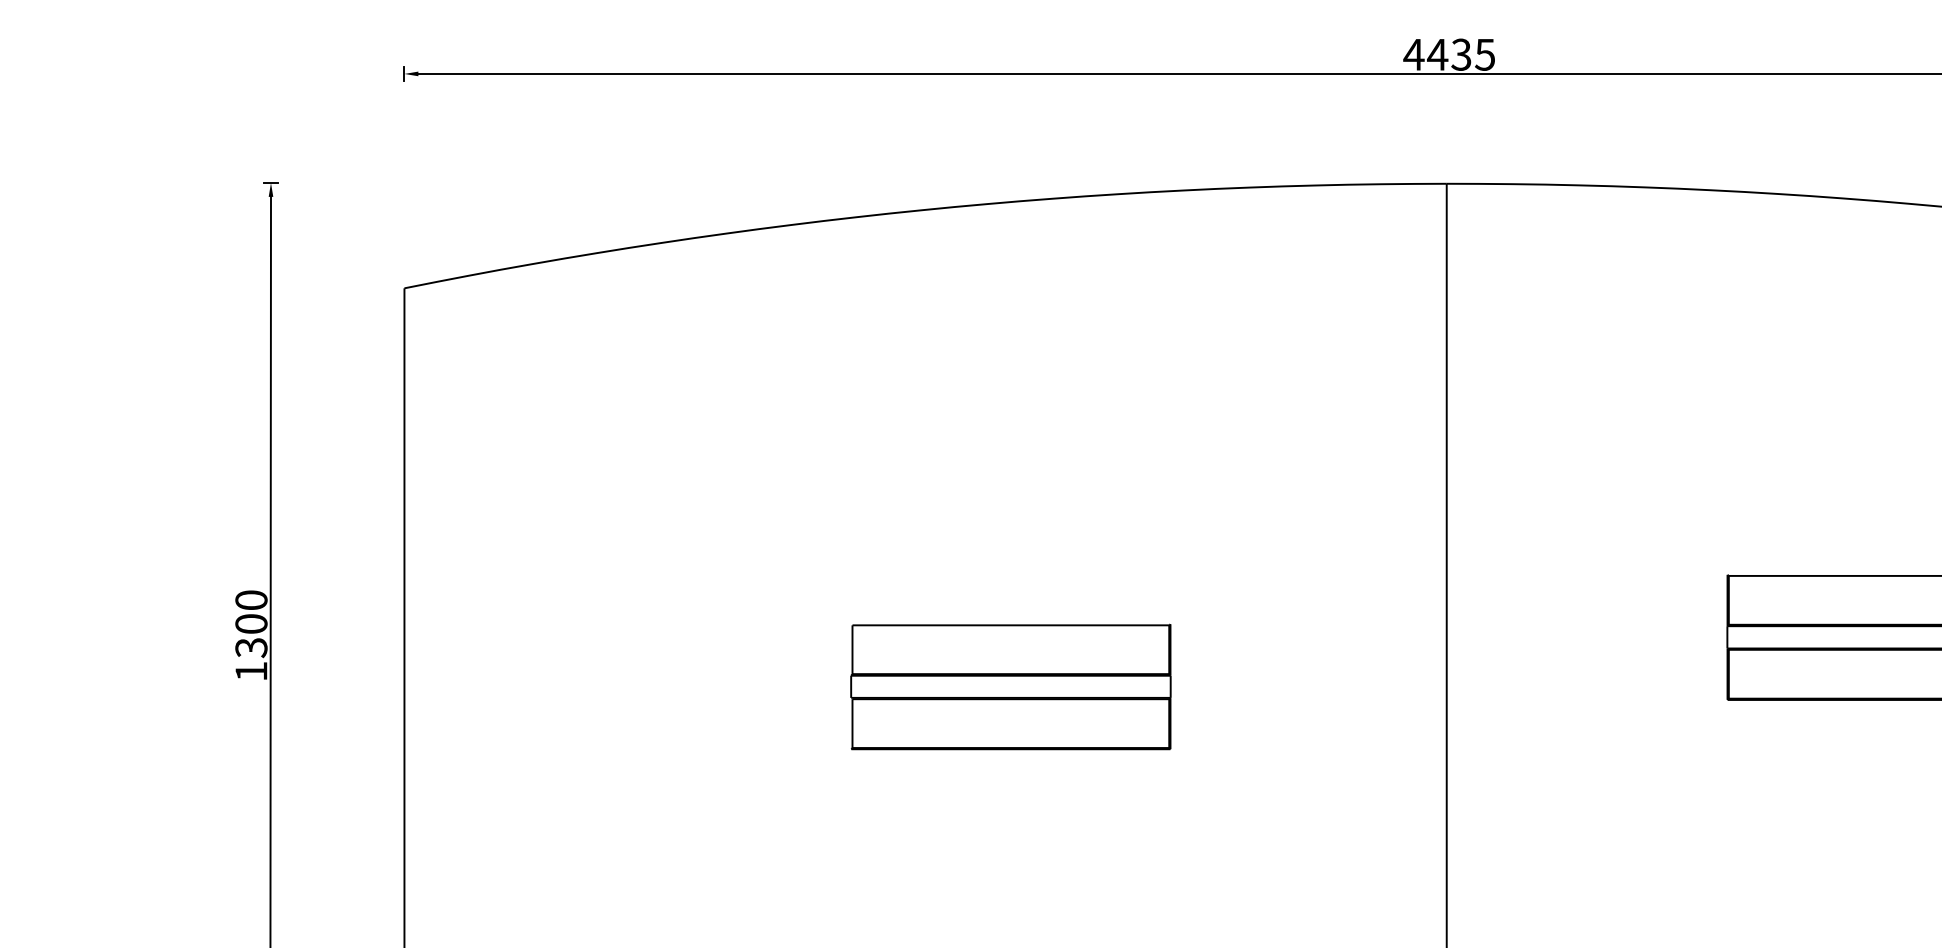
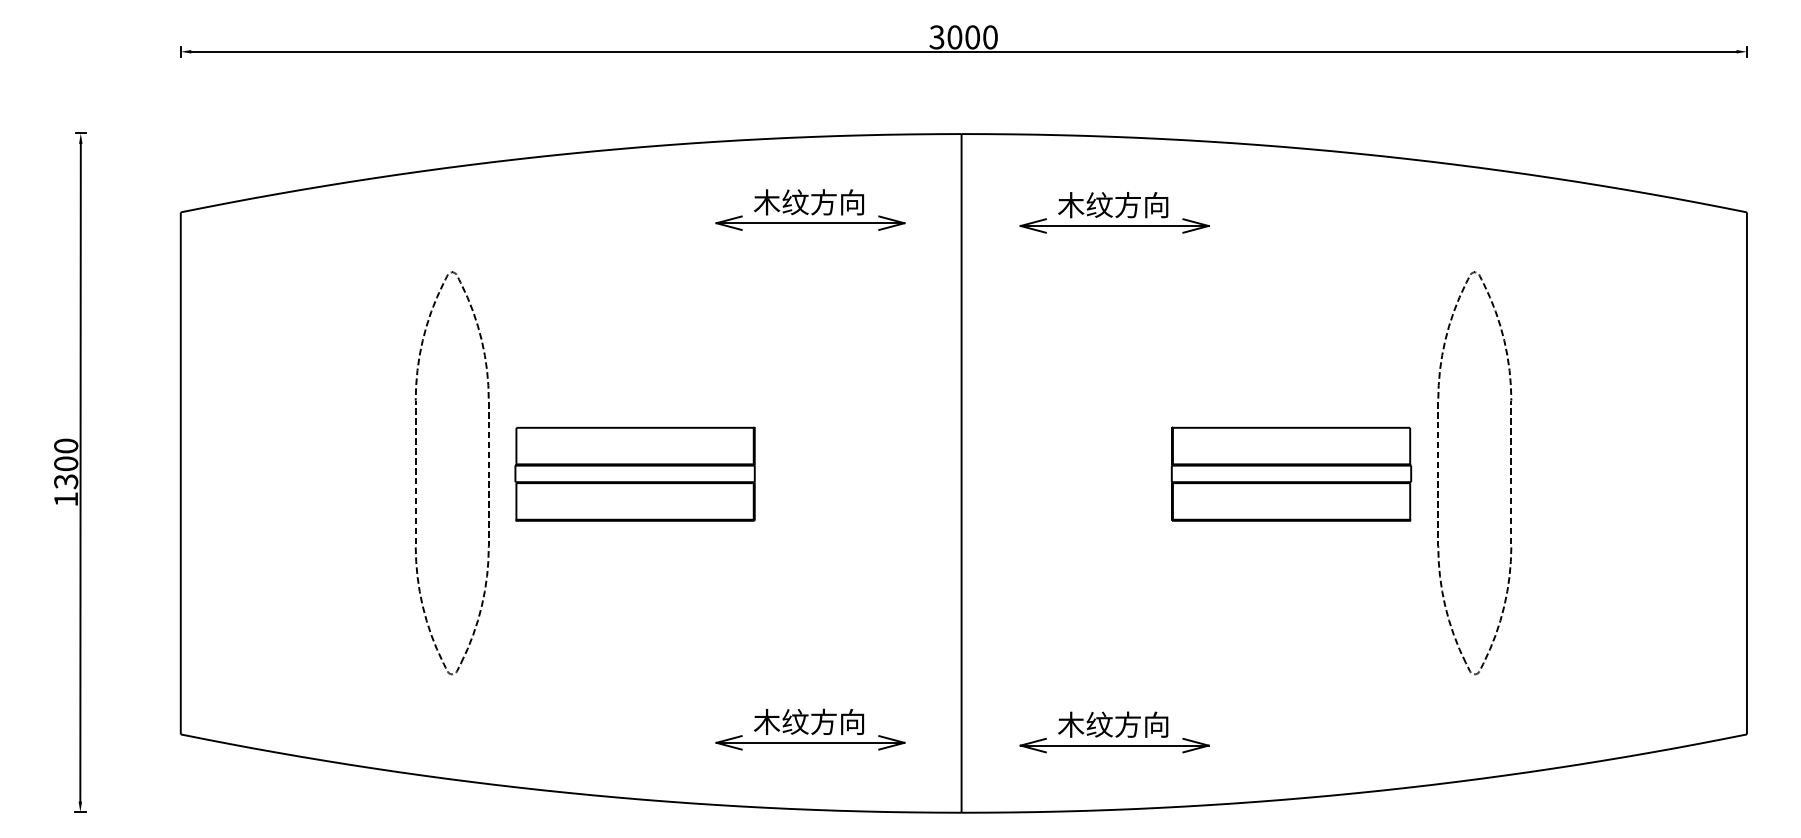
text: (1449, 54) -> (963, 37), 4435 -> 3000
part: (1245, 284) -> (810, 209), added
part: (1650, 288) -> (1114, 212), added
part: (719, 636) -> (416, 473), added
part: (1010, 686) -> (634, 473), moved

